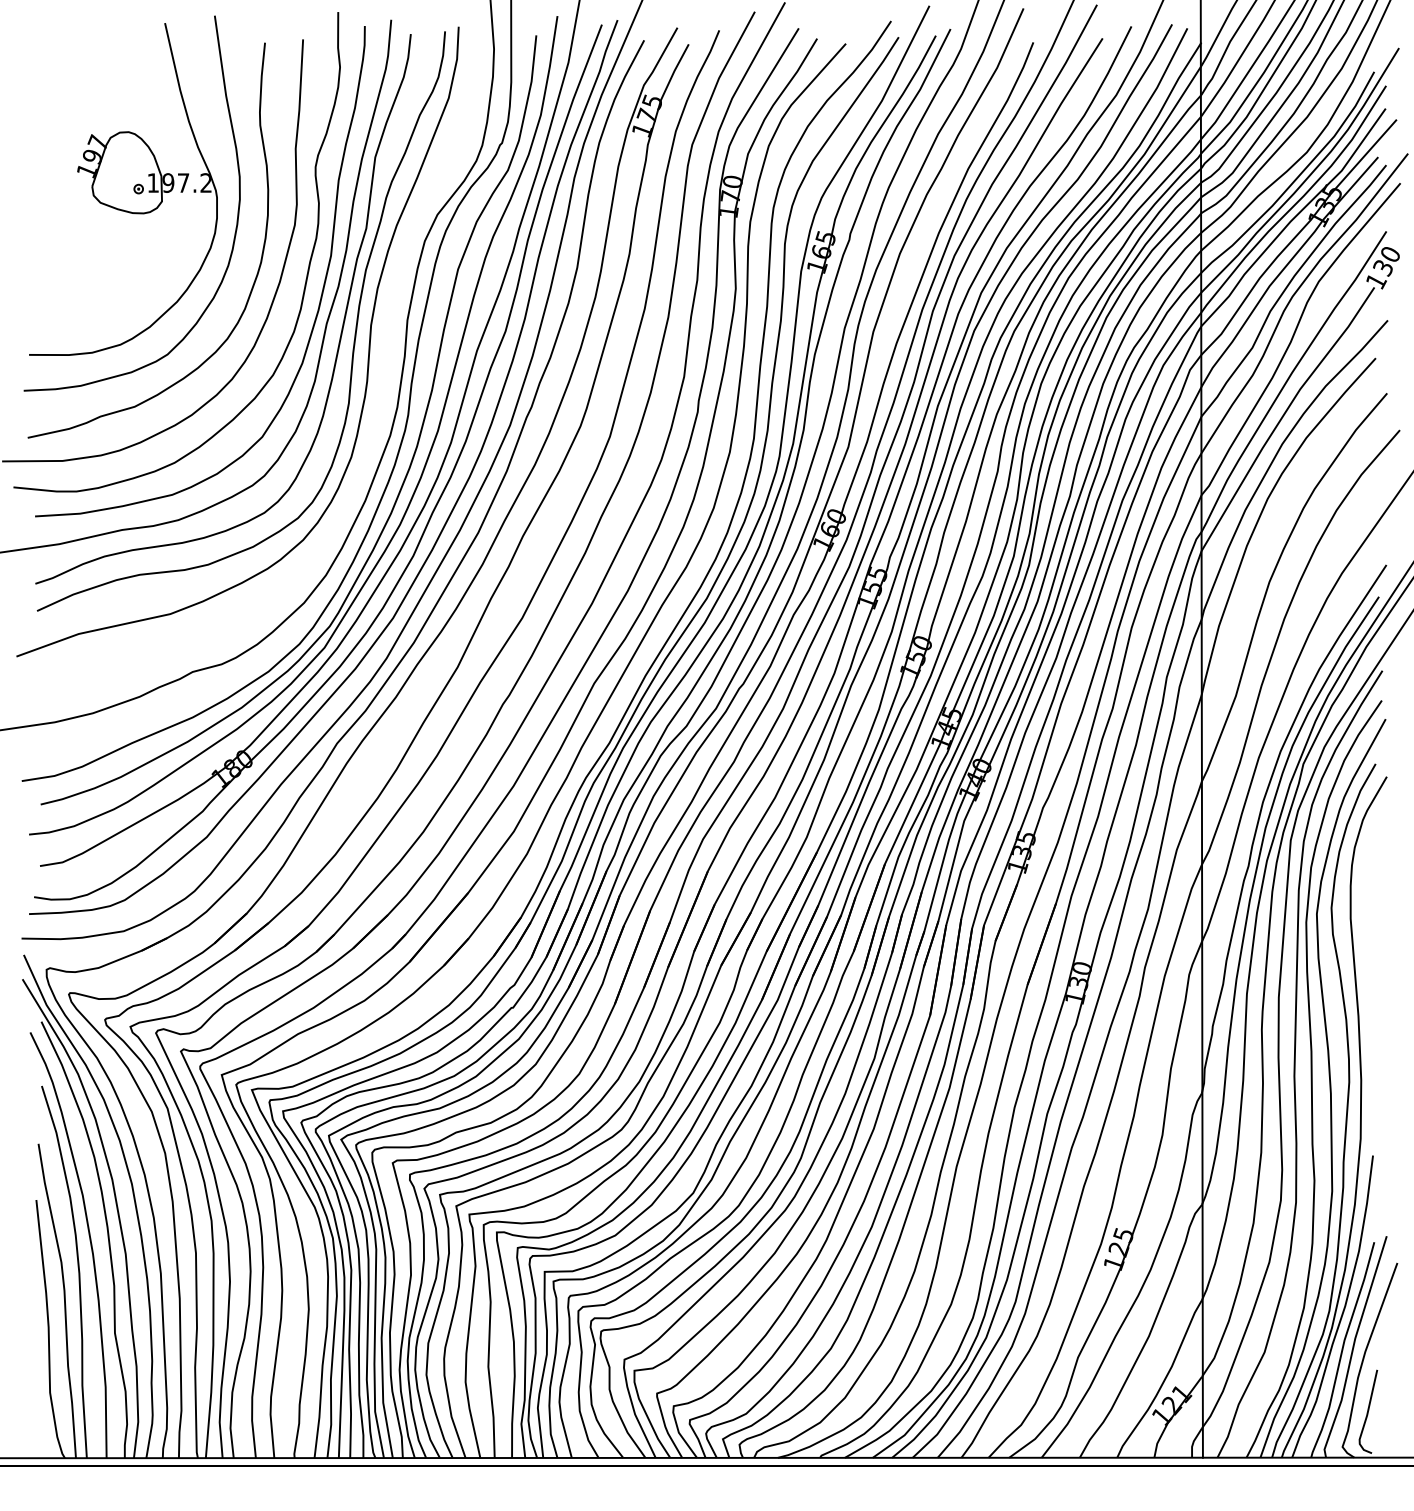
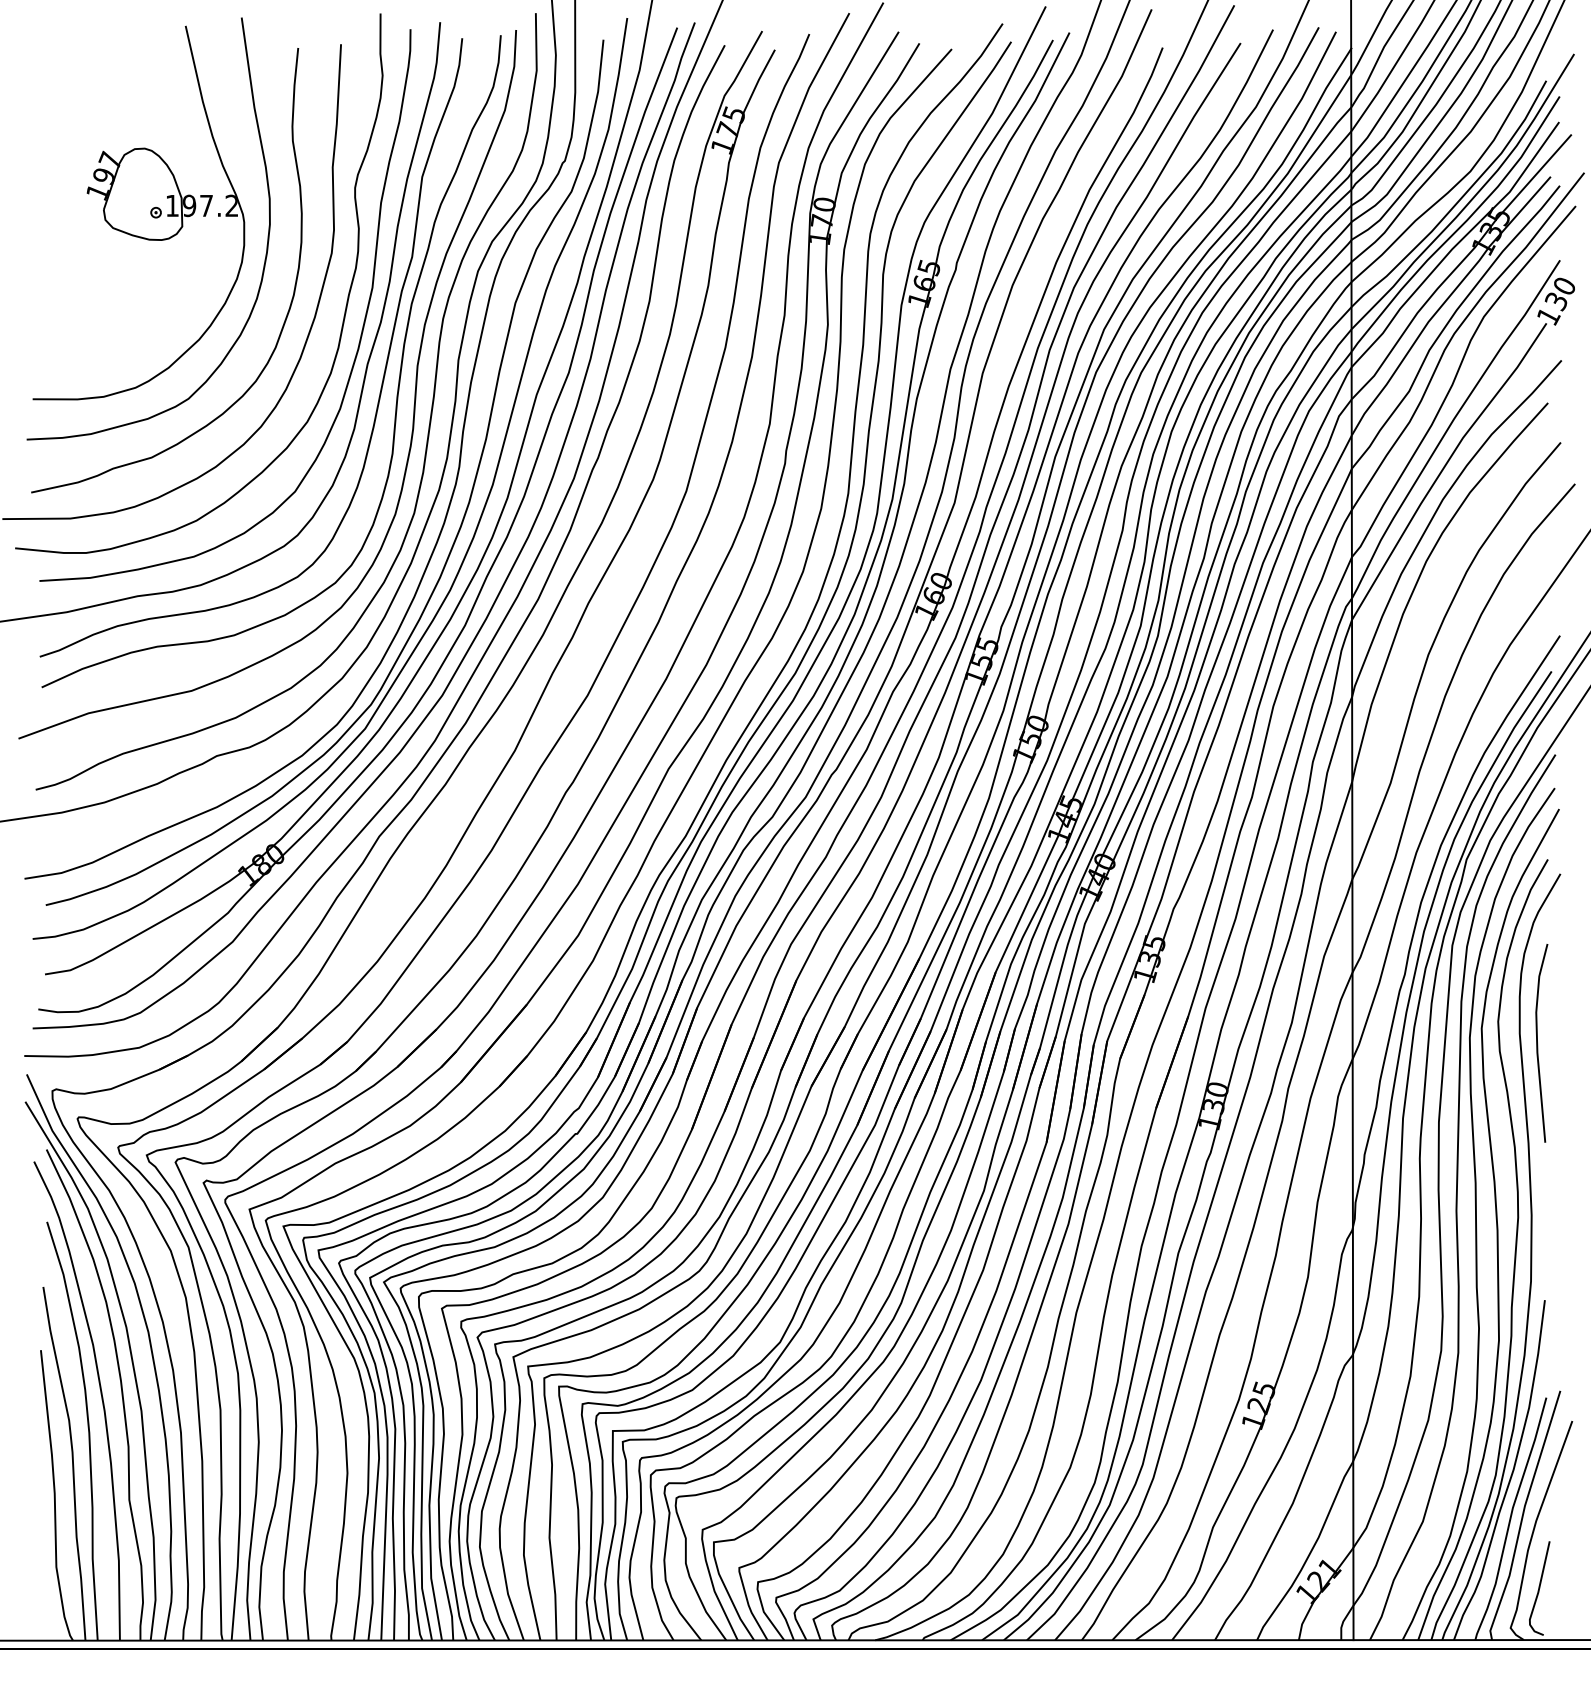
curve: (381, 372) -> (429, 419), added
line: (1367, 929) -> (1538, 1045), added

